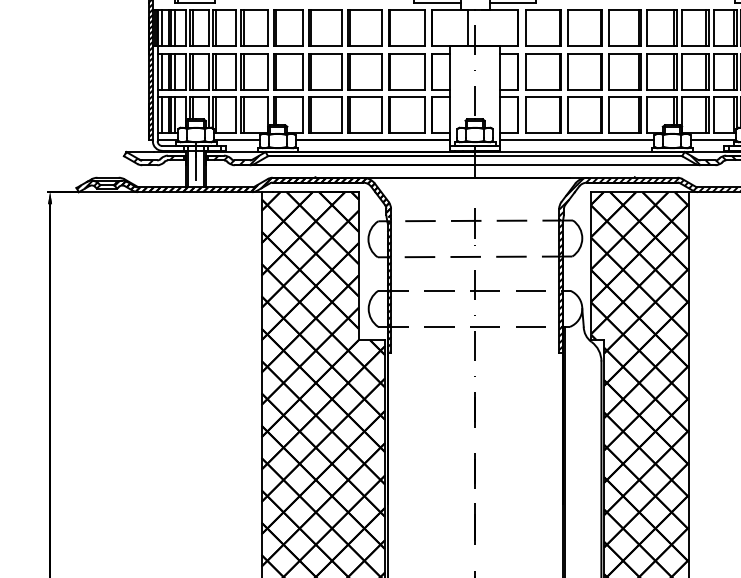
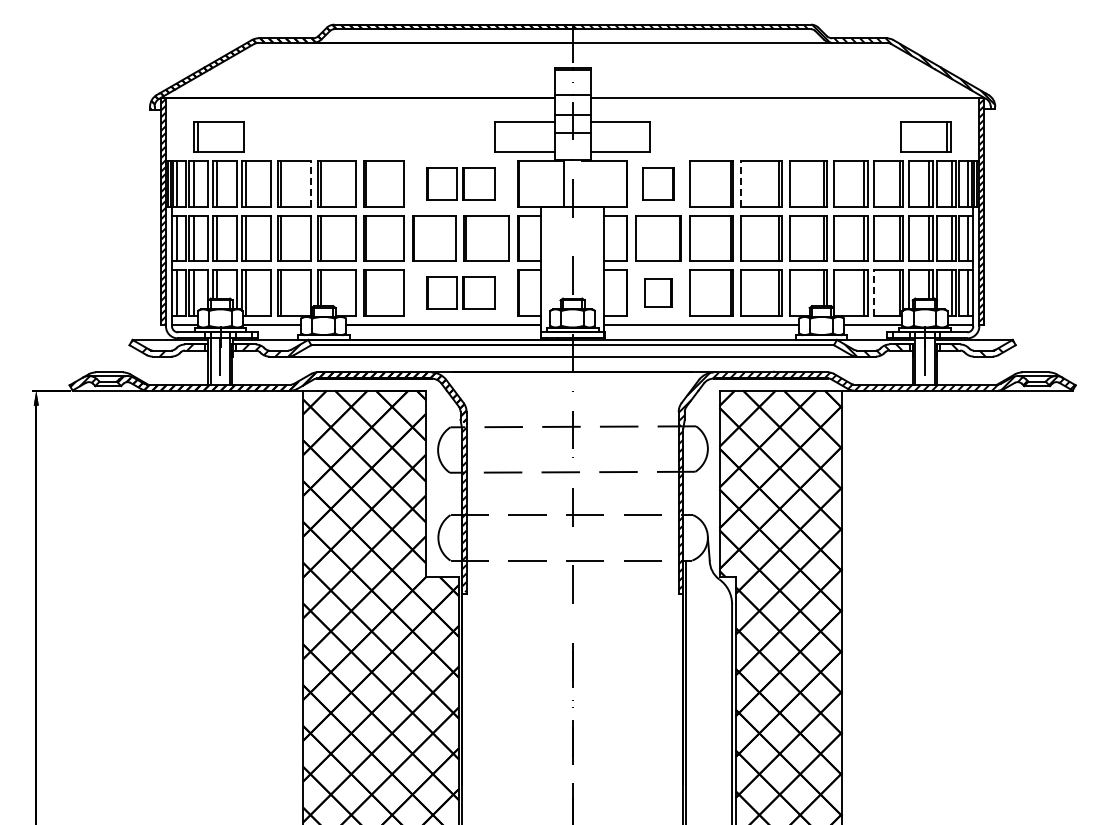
line: (268, 28) -> (311, 183), solid -> dashed
part: (386, 28) -> (460, 183), size x0.7
part: (543, 28) -> (658, 183), size x0.7
line: (608, 28) -> (741, 183), solid -> dashed
part: (386, 114) -> (460, 292), size x0.7
part: (543, 114) -> (658, 292), size x0.6
line: (713, 114) -> (873, 292), solid -> dashed

